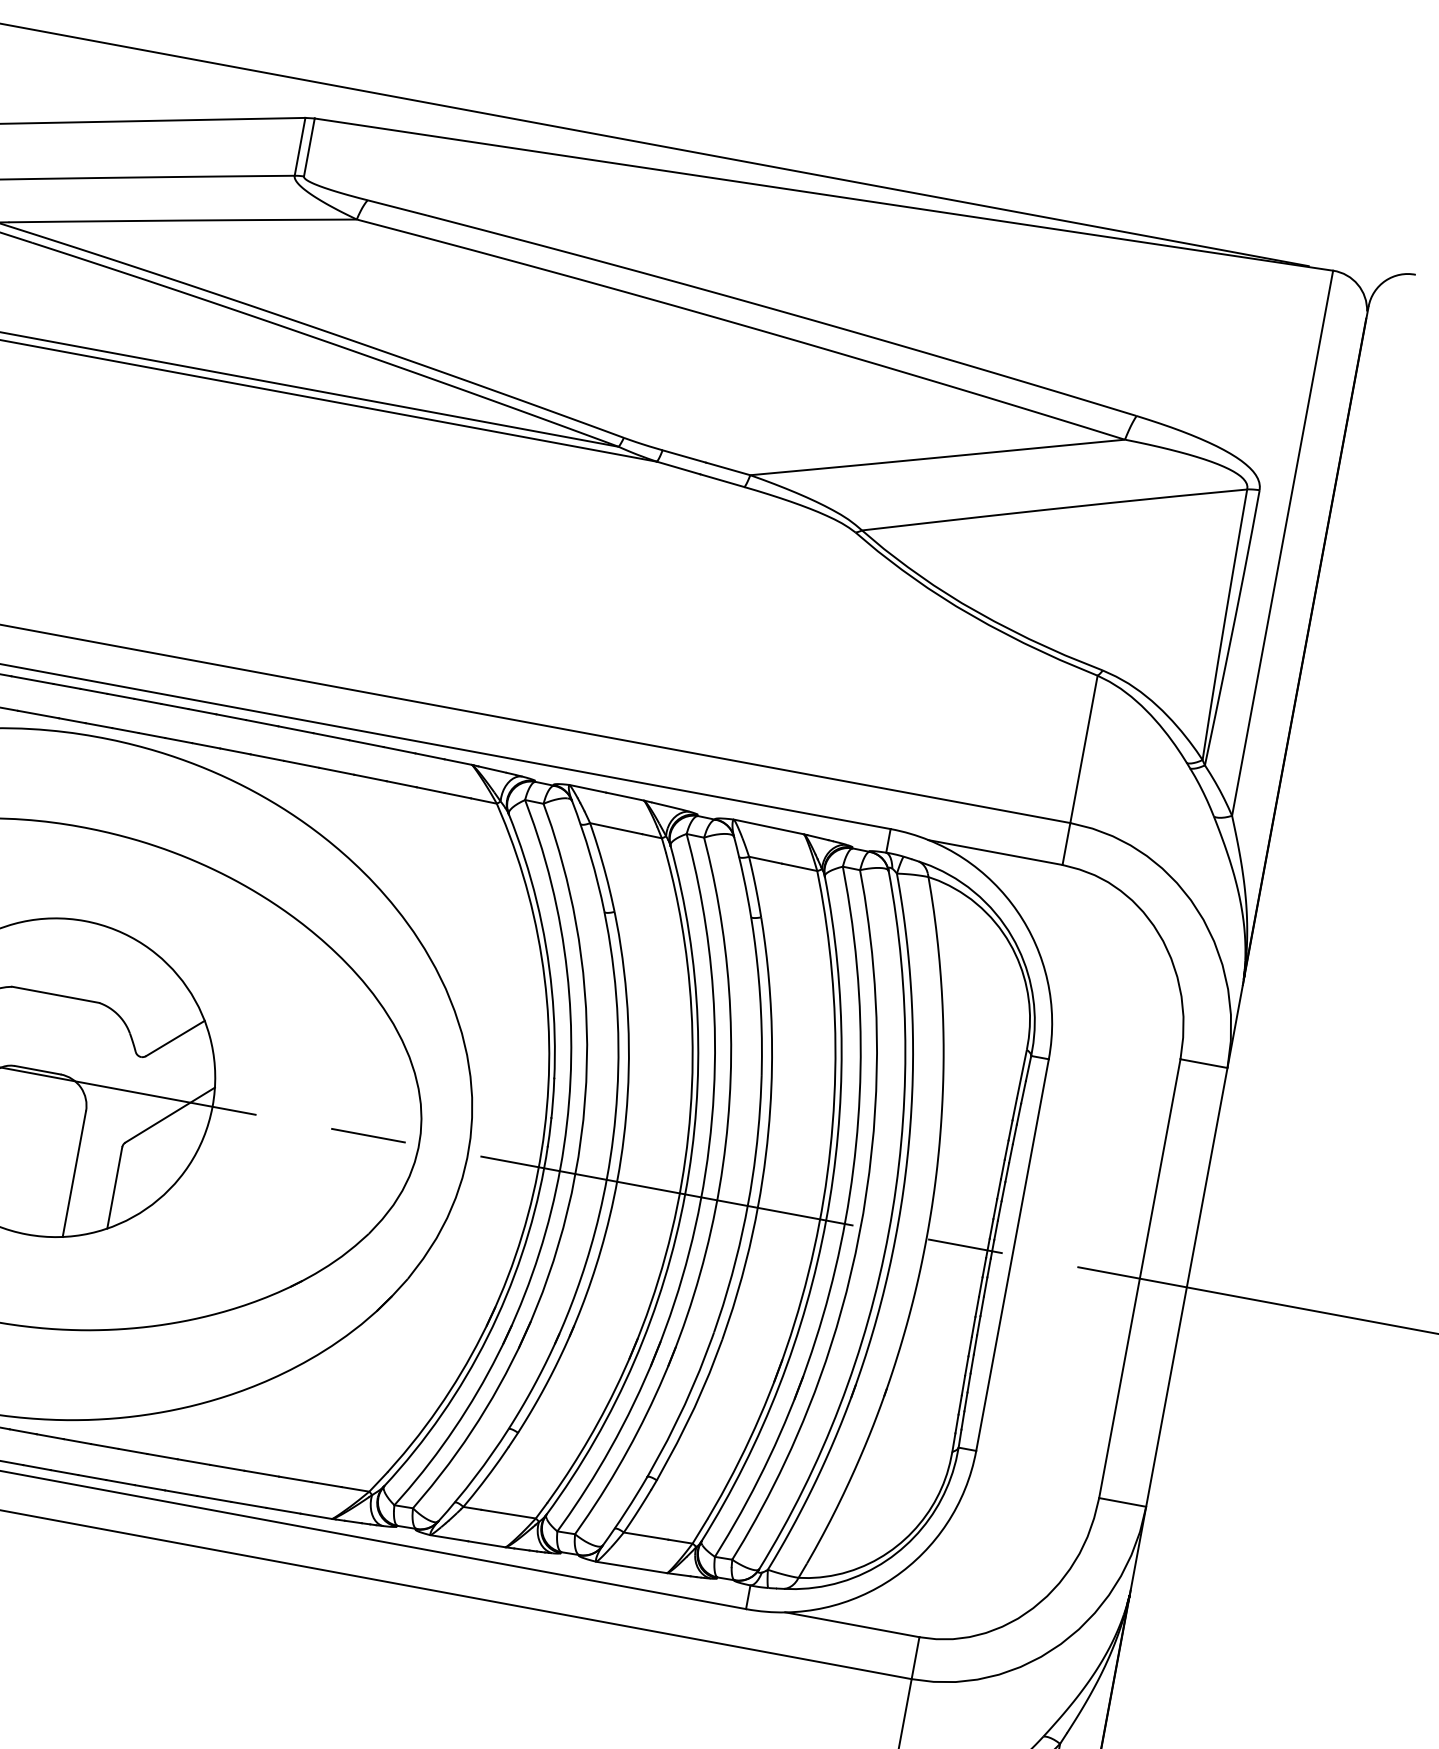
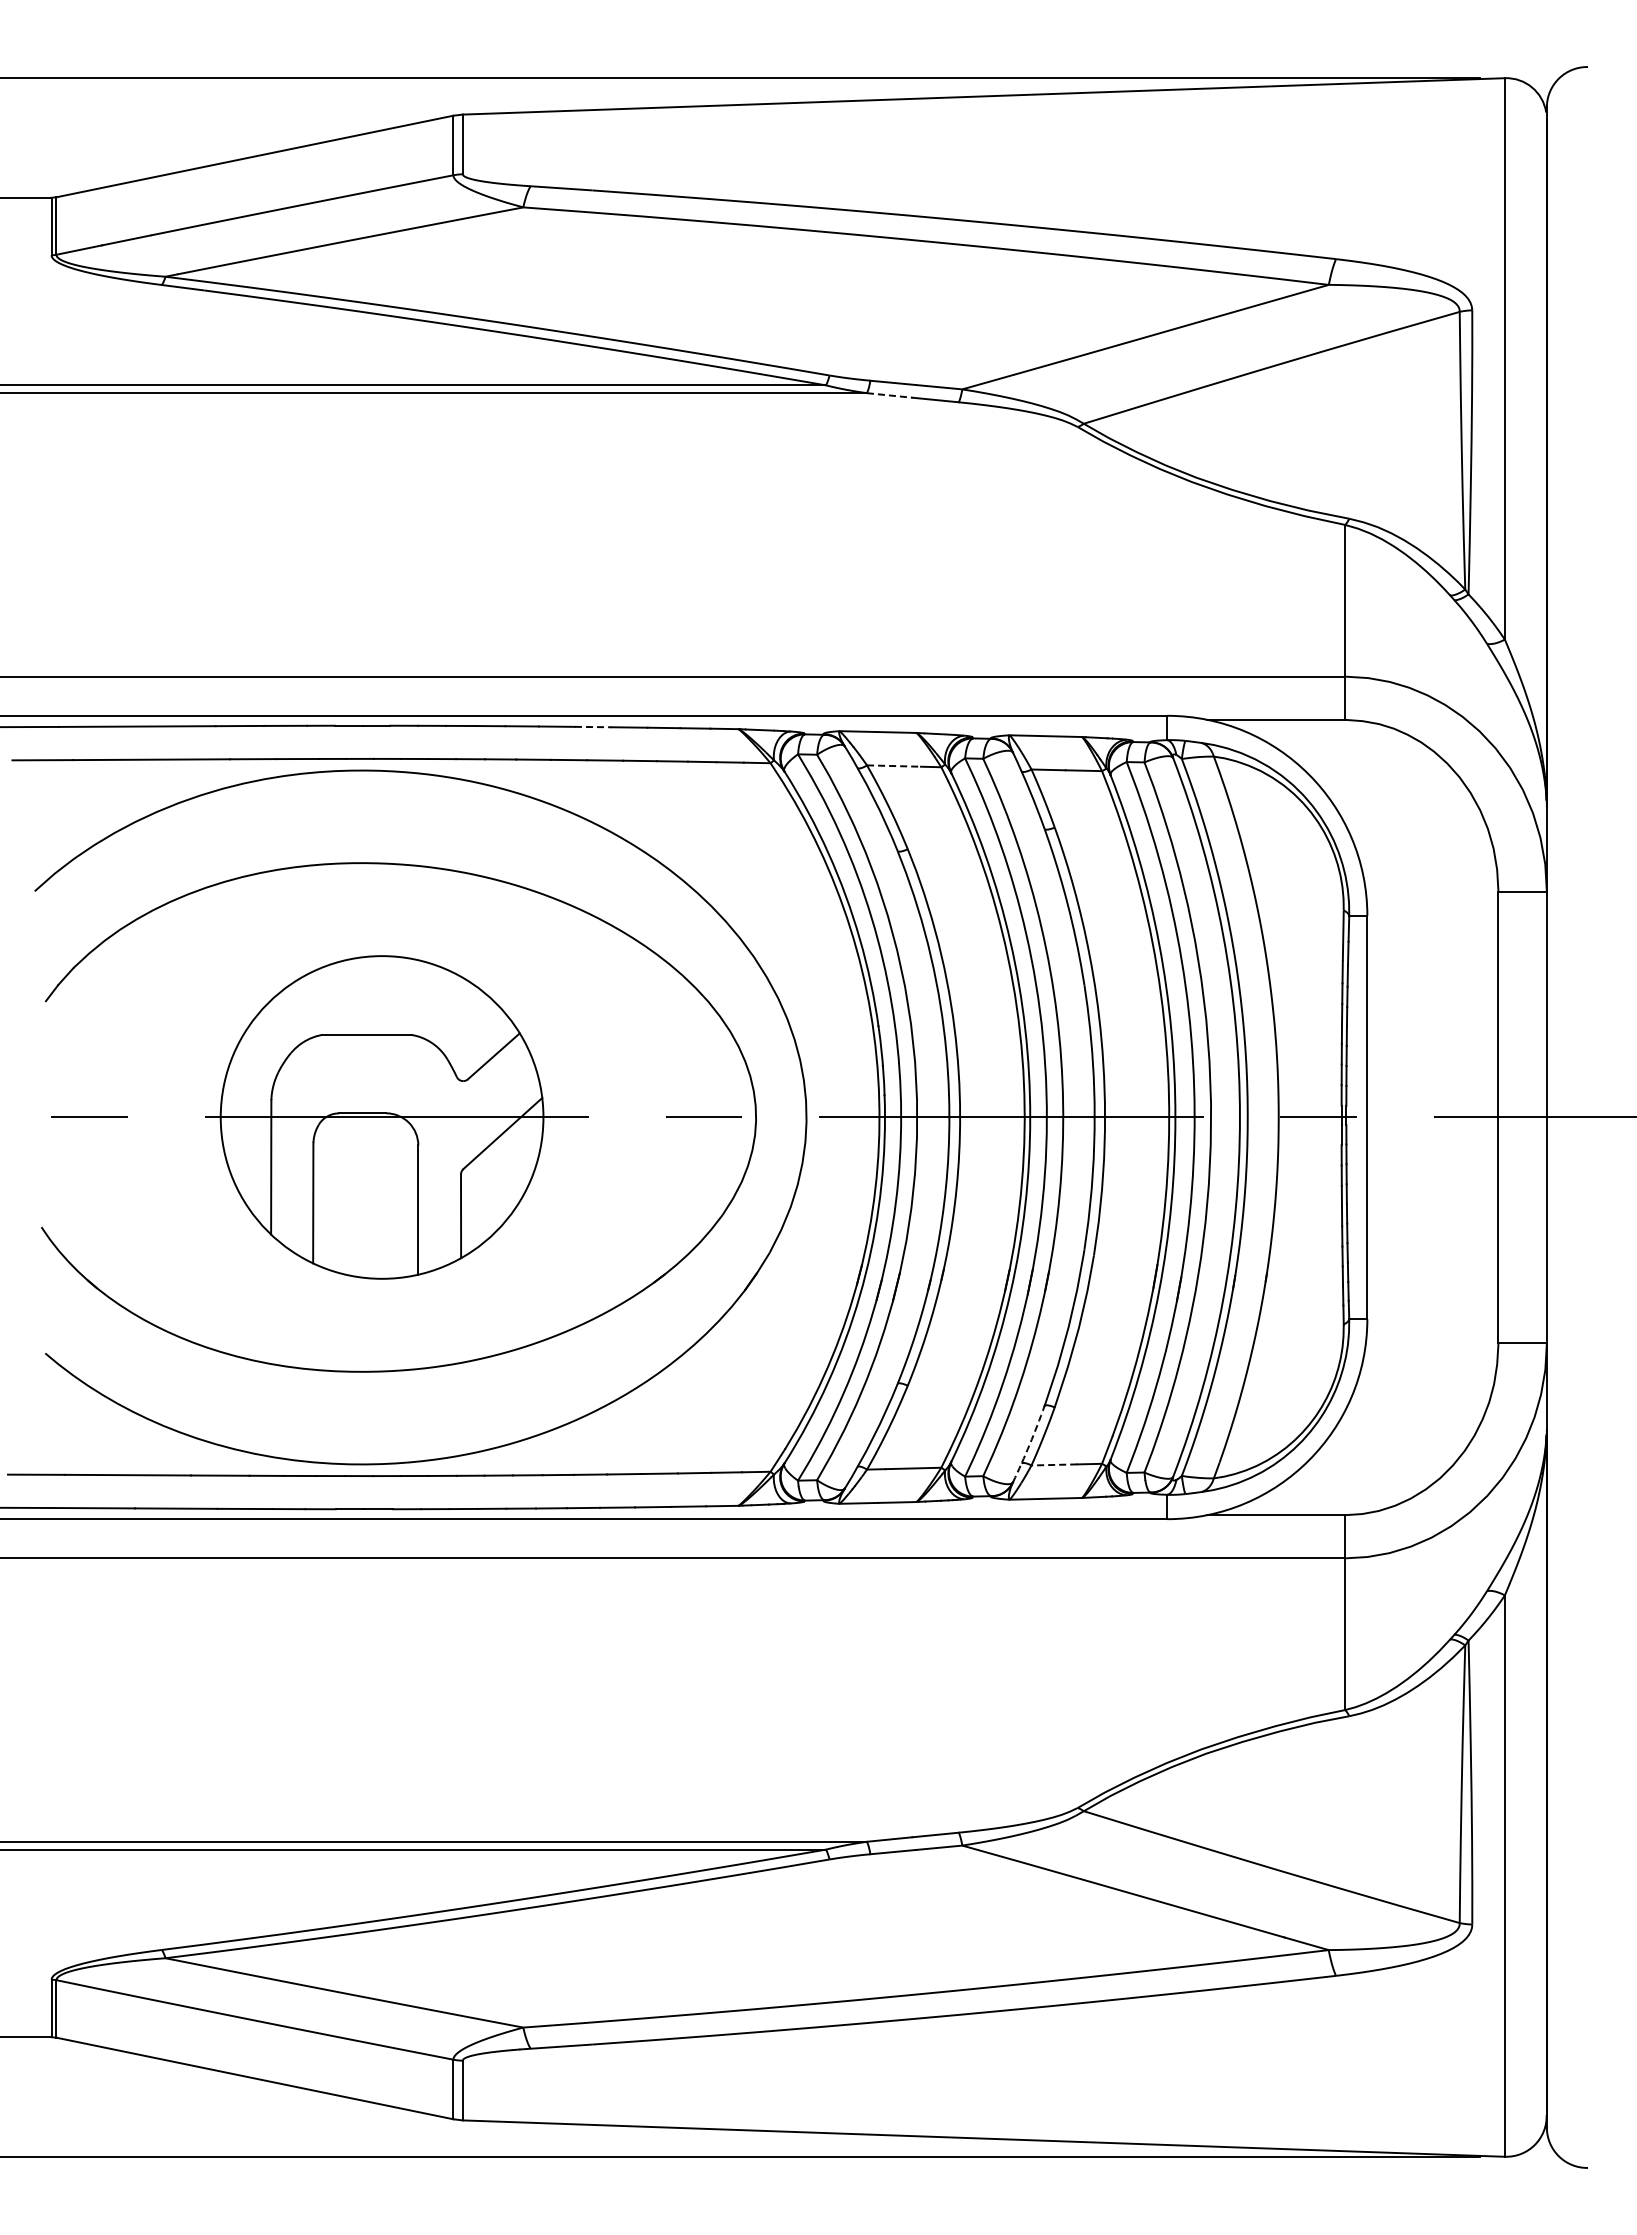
line: (678, 468) -> (889, 395), solid -> dashed
line: (331, 737) -> (593, 727), solid -> dashed
line: (616, 829) -> (894, 766), solid -> dashed
arc: (625, 1511) -> (1029, 1444), solid -> dashed
line: (646, 1535) -> (1054, 1464), solid -> dashed

